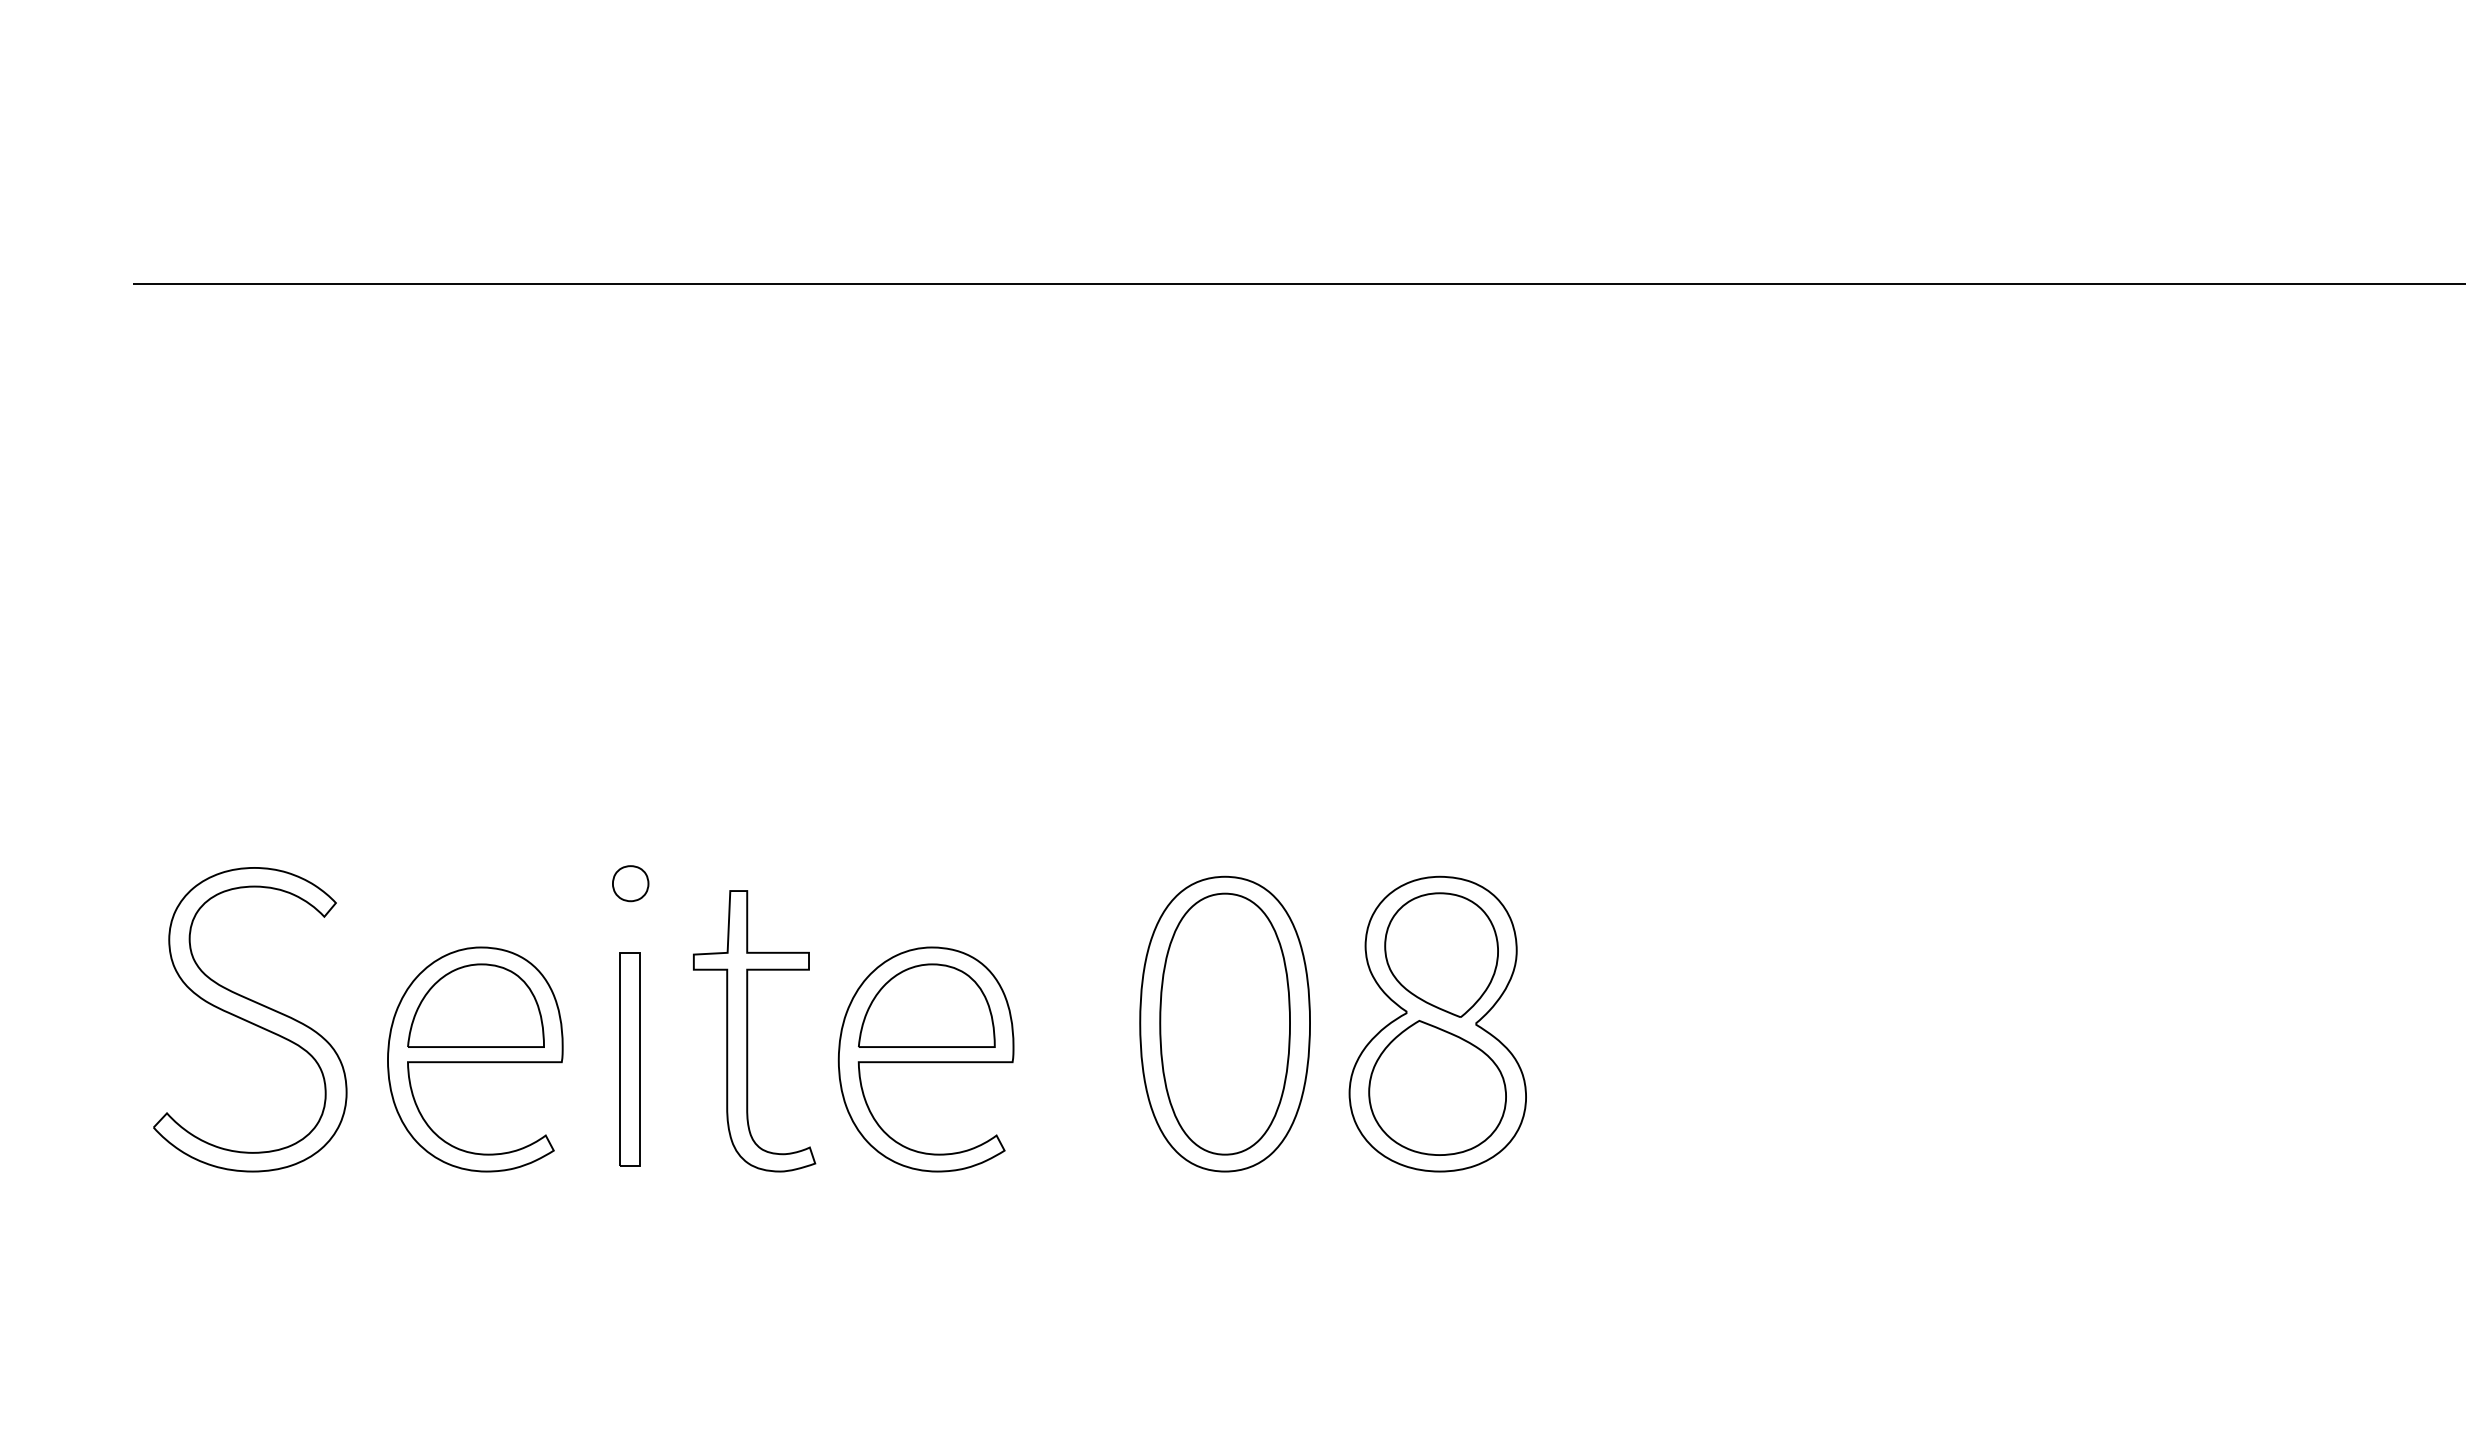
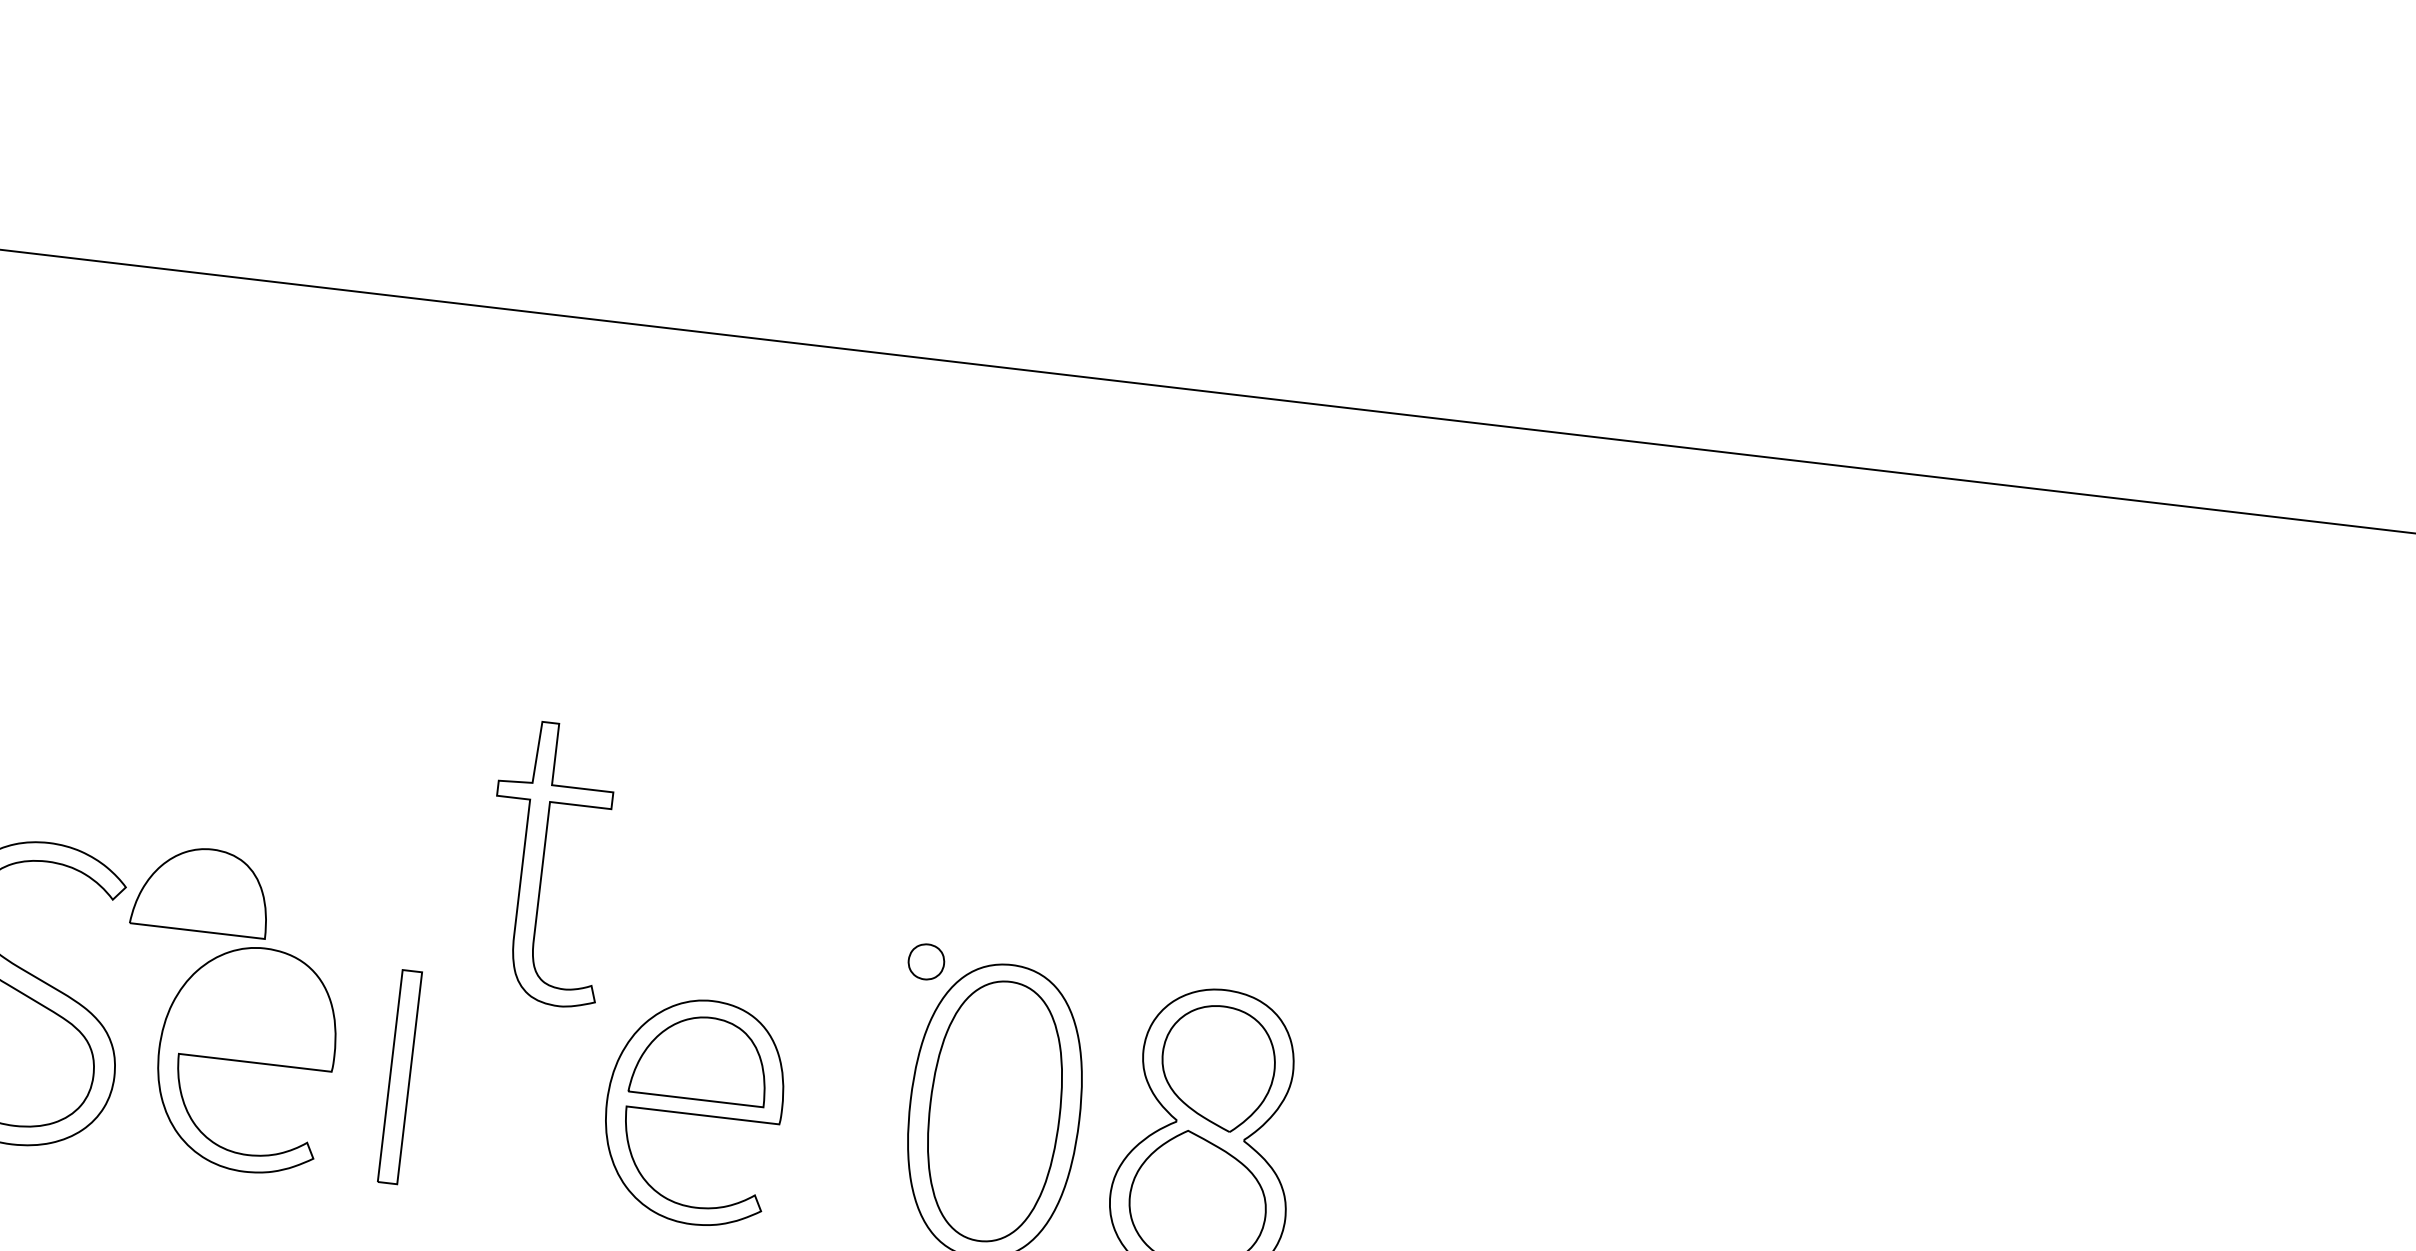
part: (630, 883) -> (926, 961), moved
part: (475, 1005) -> (201, 889), moved
part: (754, 1031) -> (550, 864), moved

